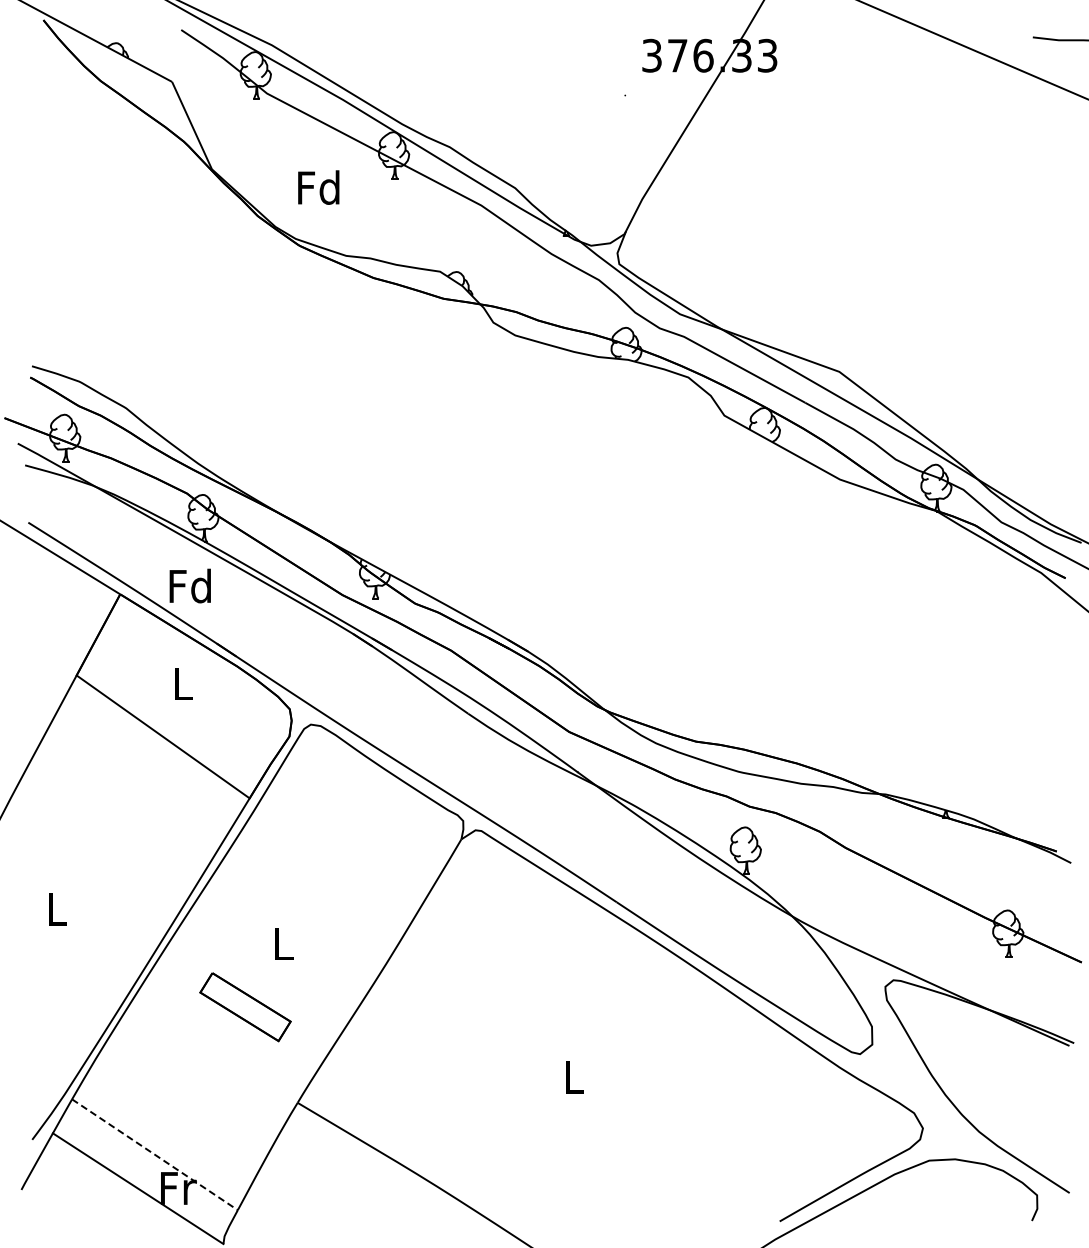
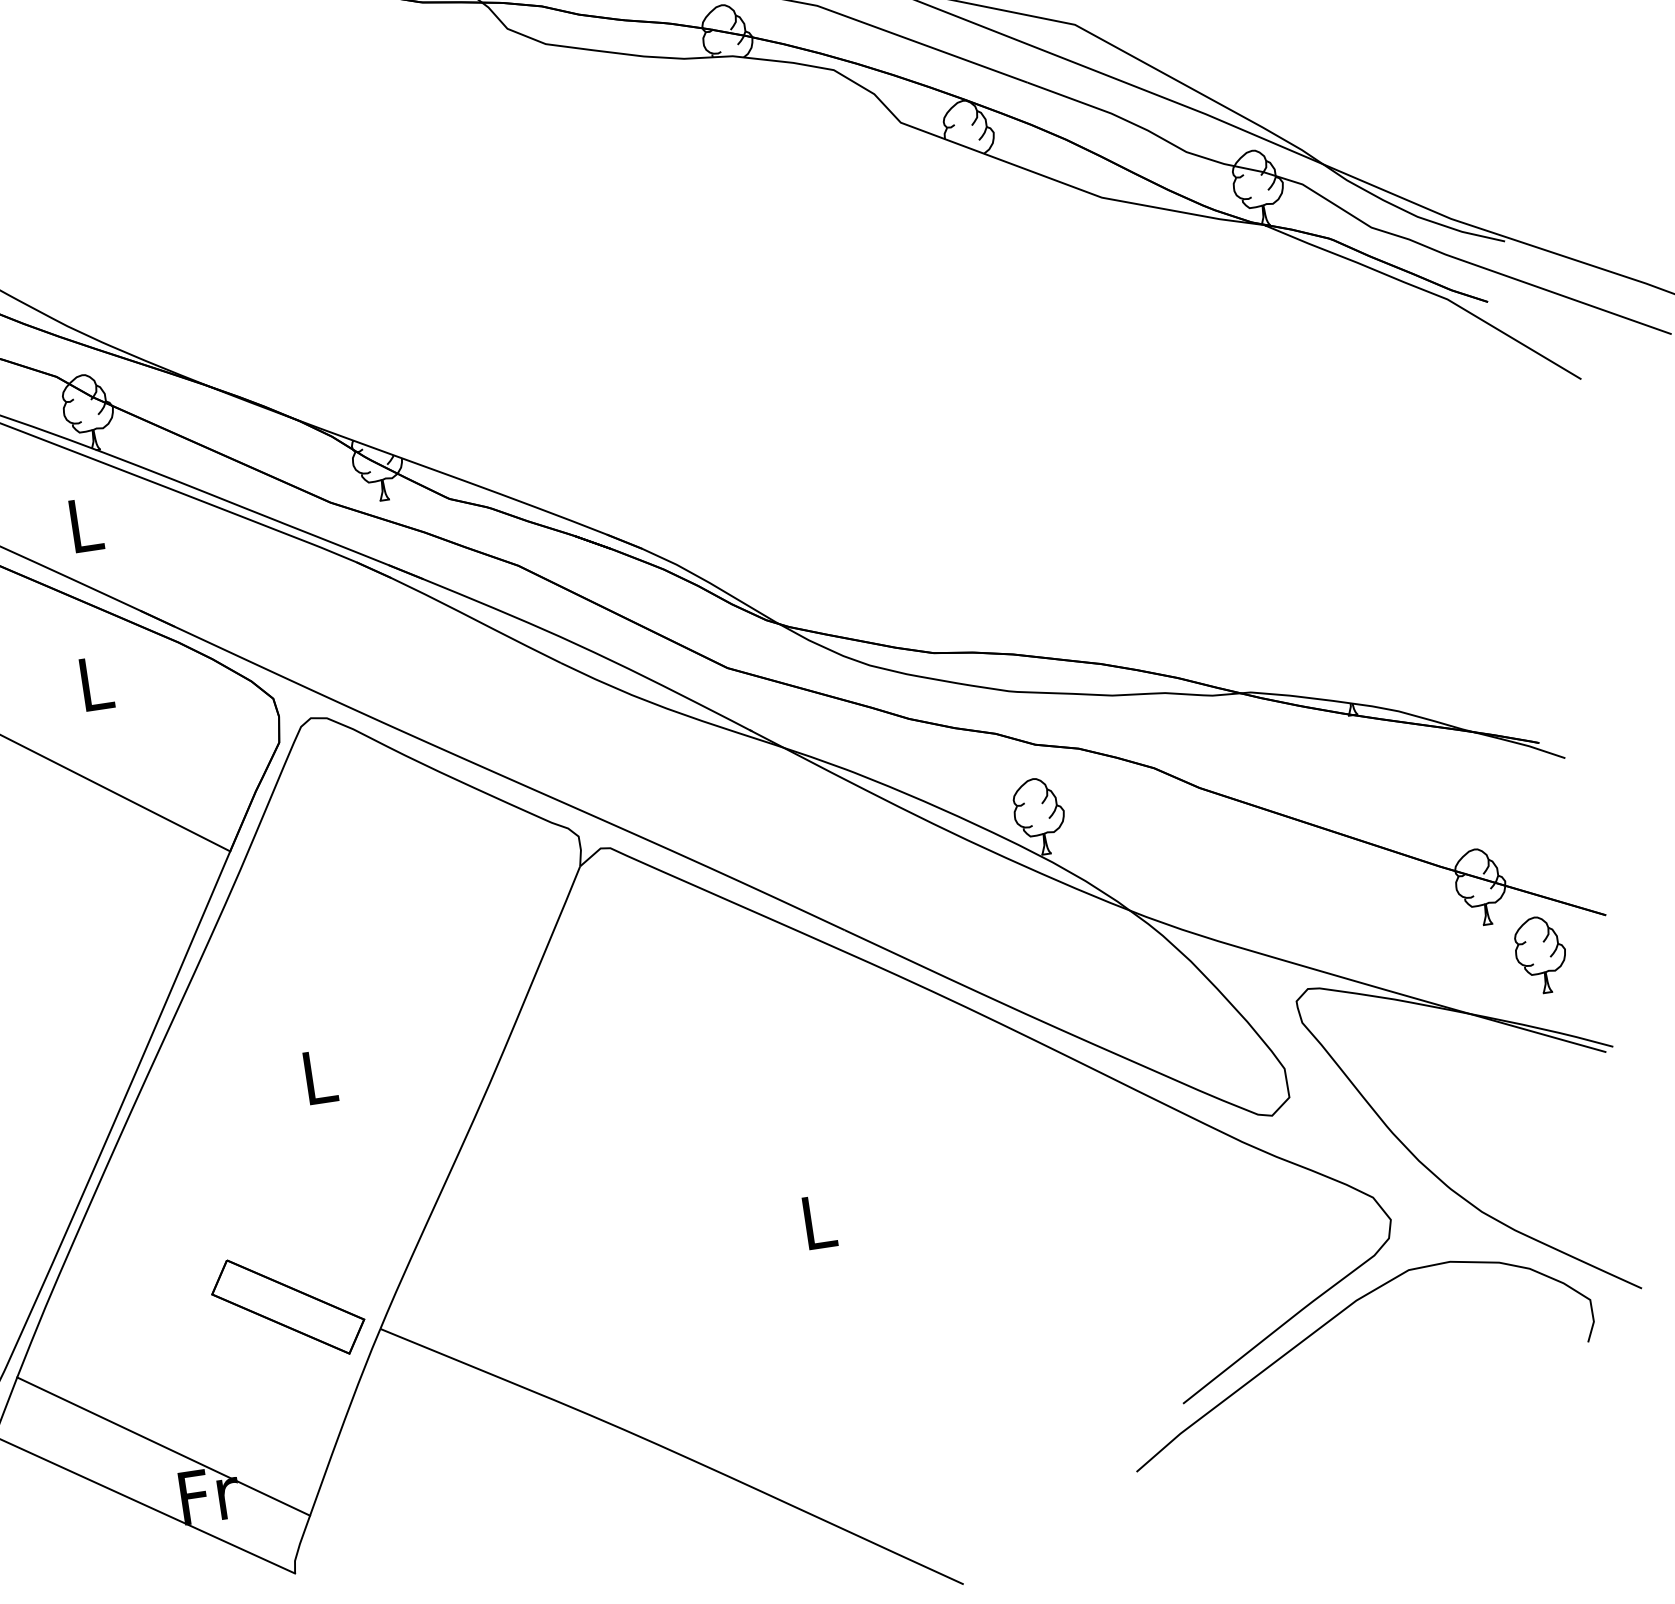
text: (189, 585) -> (82, 523), Fd -> L
part: (1038, 980) -> (1540, 954), added
part: (245, 1007) -> (288, 1307), moved
line: (154, 1154) -> (162, 1446), dashed -> solid

